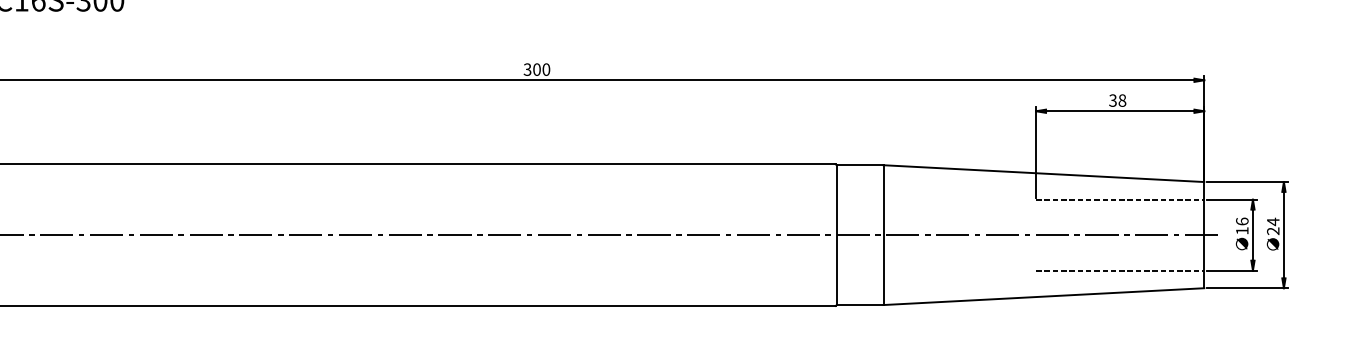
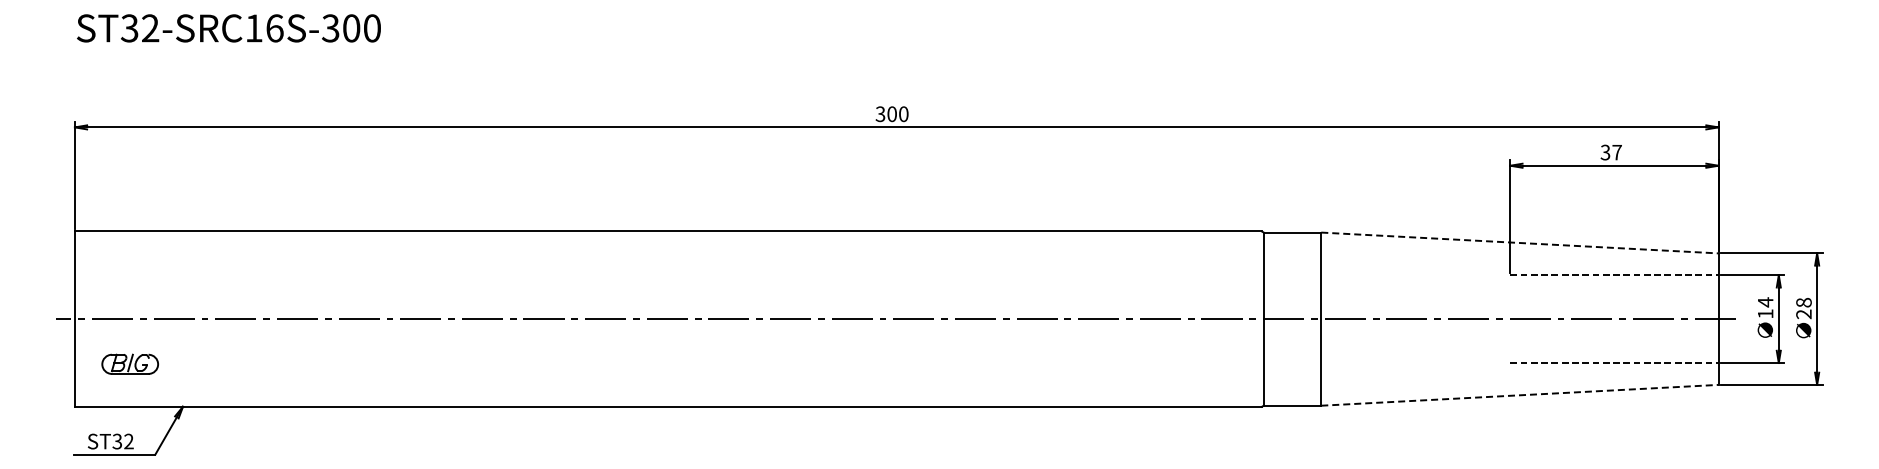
text: (1121, 100) -> (1616, 152), 38 -> 37
line: (1043, 174) -> (1519, 243), solid -> dashed
text: (1242, 221) -> (1765, 302), 16 -> 14
text: (1272, 221) -> (1803, 302), 24 -> 28
line: (1043, 296) -> (1519, 395), solid -> dashed

